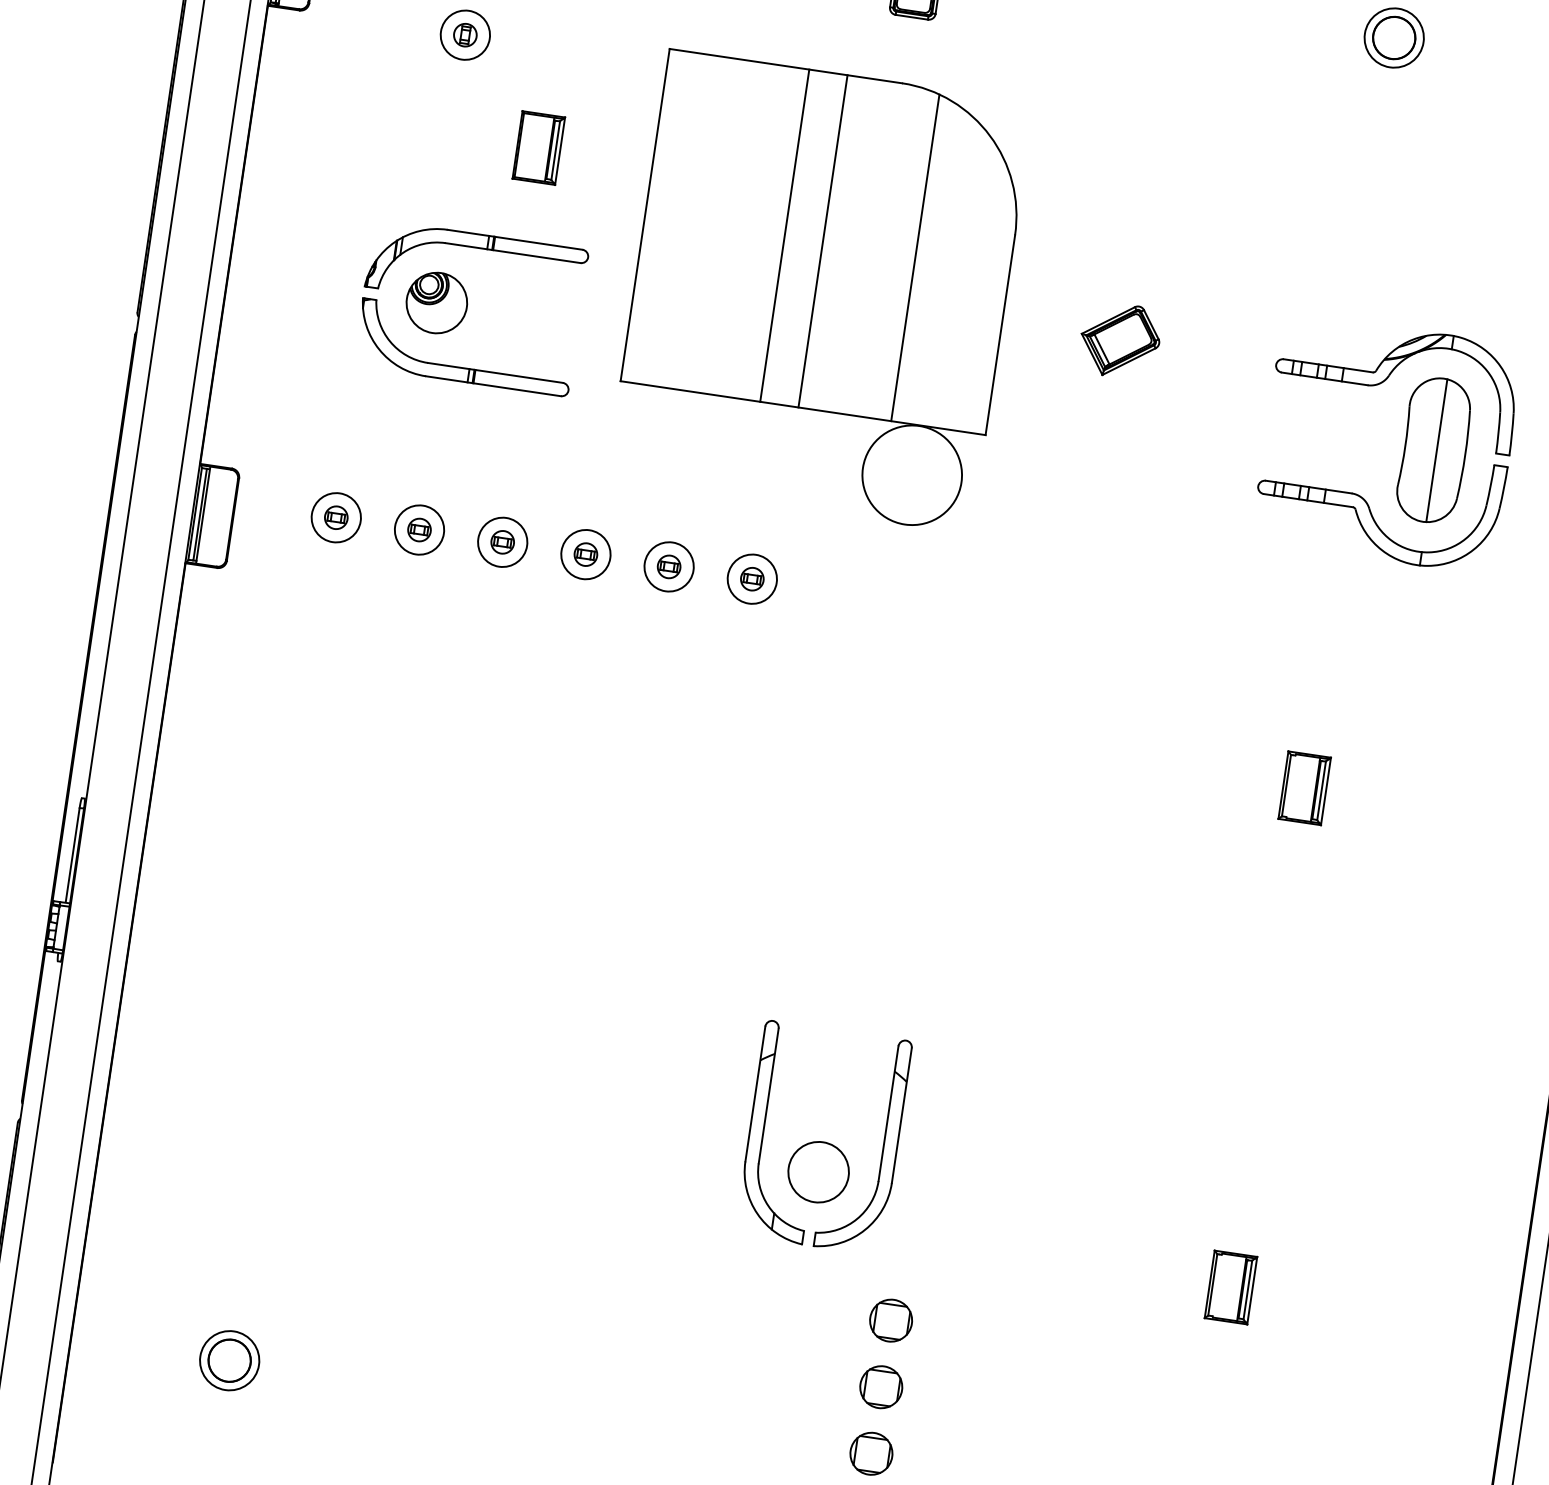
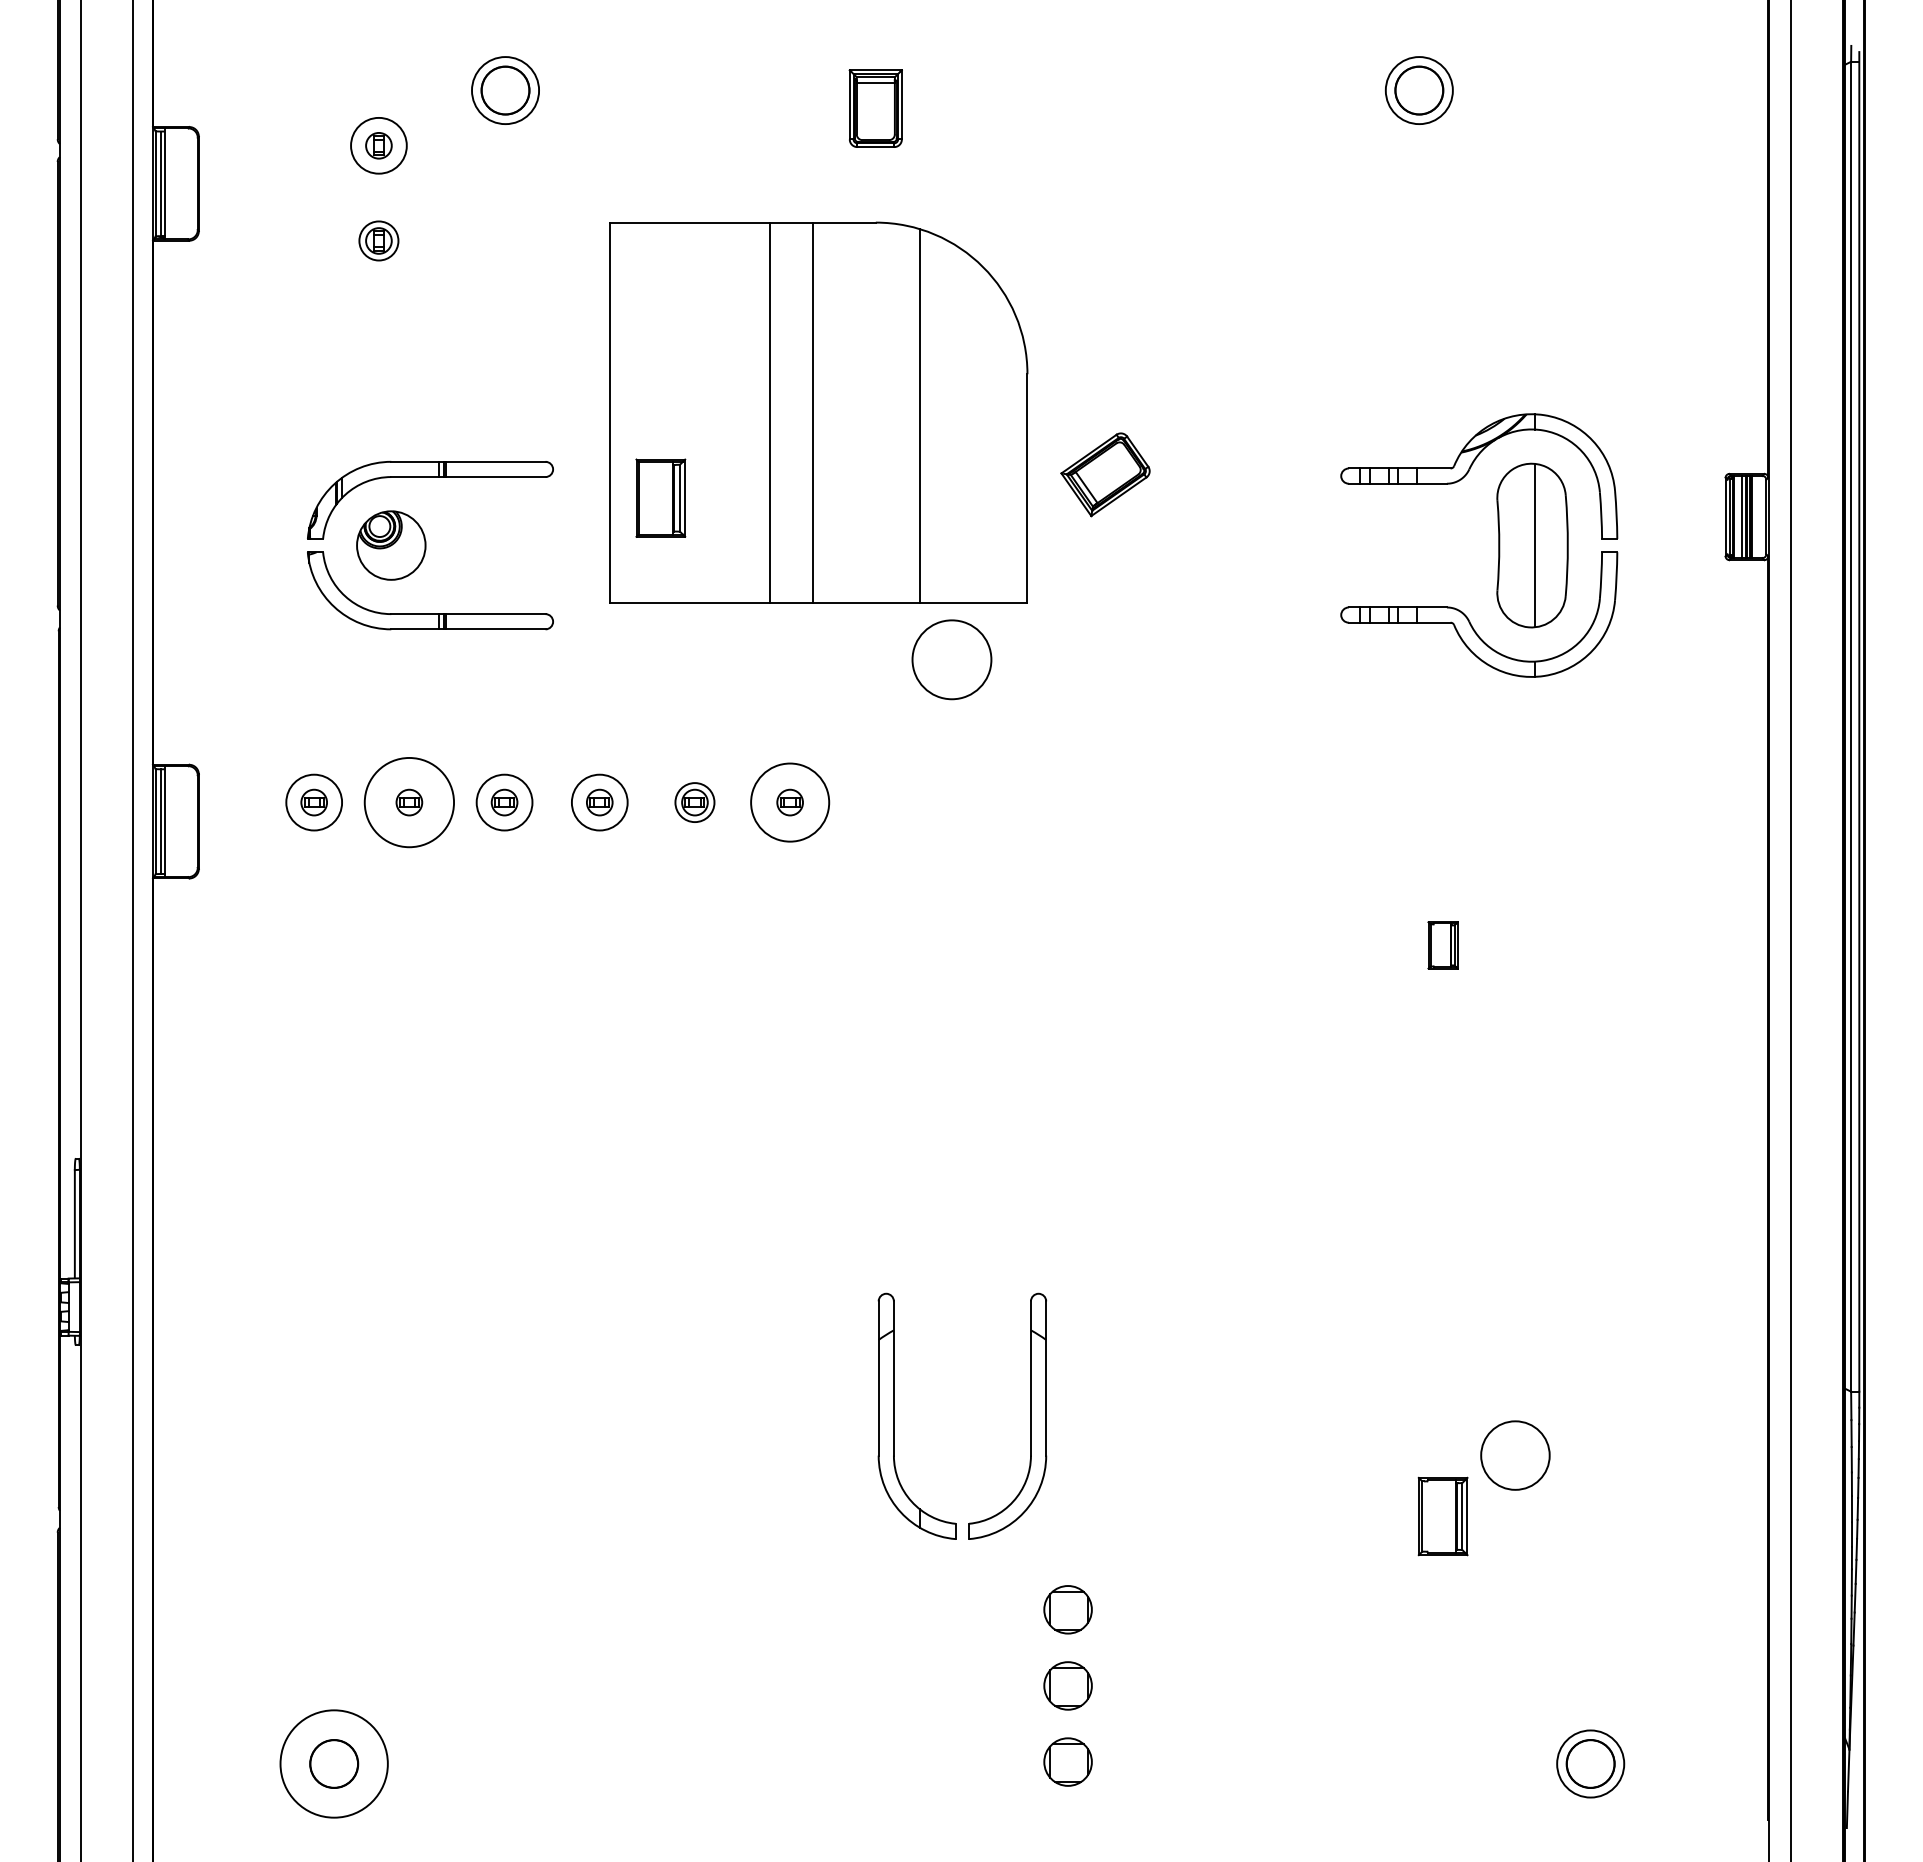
circle: (465, 34) -> (378, 240), size x0.7
part: (538, 147) -> (660, 497), moved
part: (1120, 340) -> (1105, 474), moved
circle: (911, 474) -> (951, 659), size x0.7
circle: (419, 529) -> (409, 802), size x1.6
circle: (668, 566) -> (694, 802), size x0.7
circle: (752, 579) -> (790, 802), size x1.4
part: (1304, 788) -> (1442, 945), size x0.6
circle: (818, 1172) -> (1515, 1455), moved
circle: (229, 1360) -> (333, 1763), size x1.6

